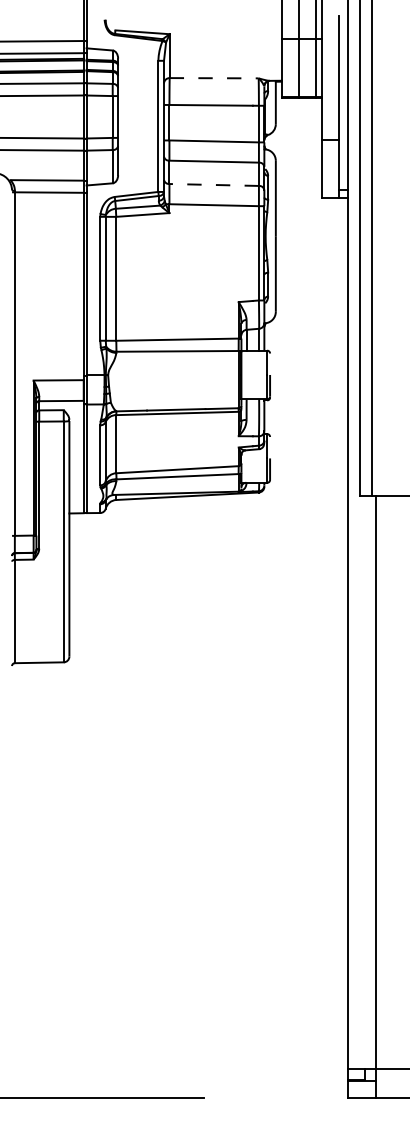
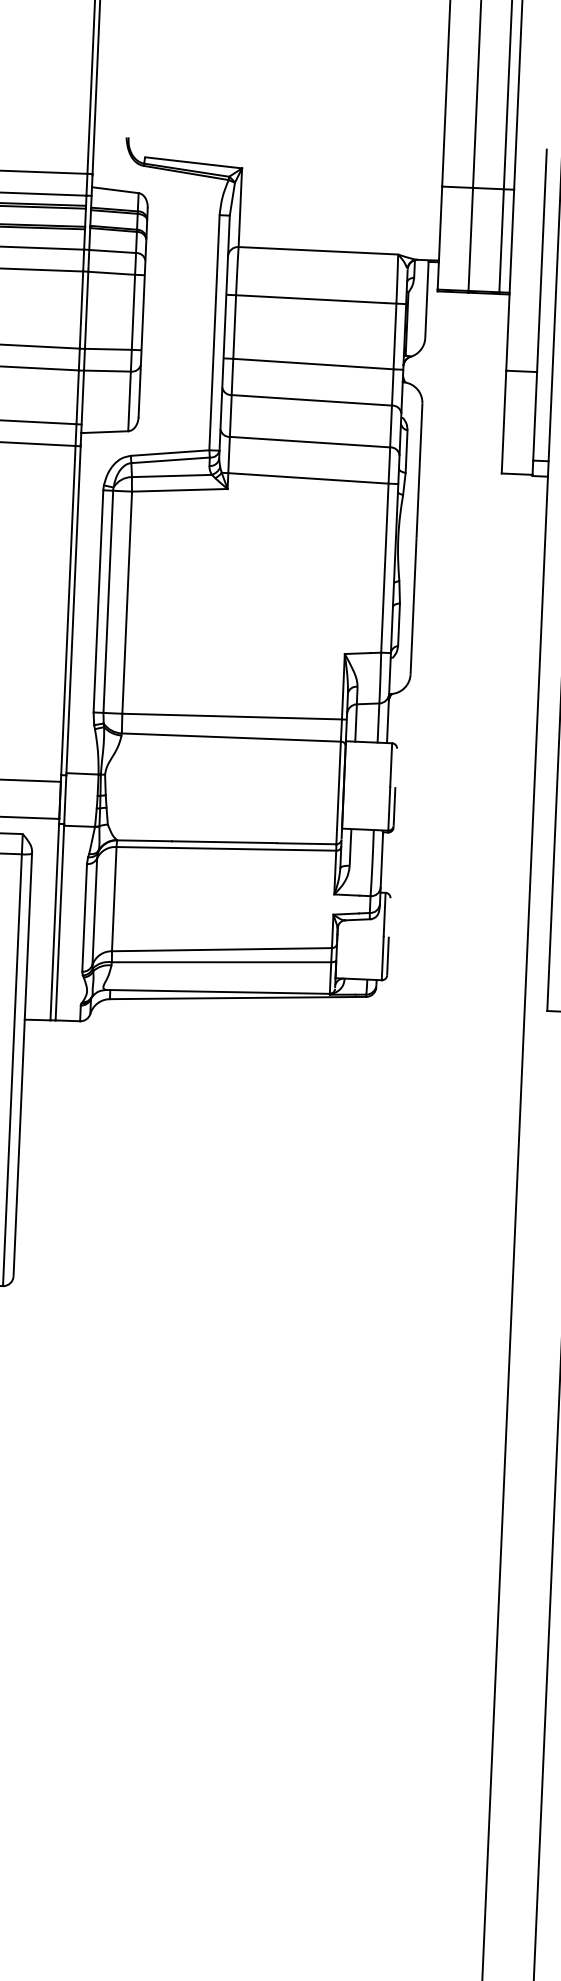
line: (214, 78) -> (318, 251), dashed -> solid
line: (214, 184) -> (310, 441), dashed -> solid

